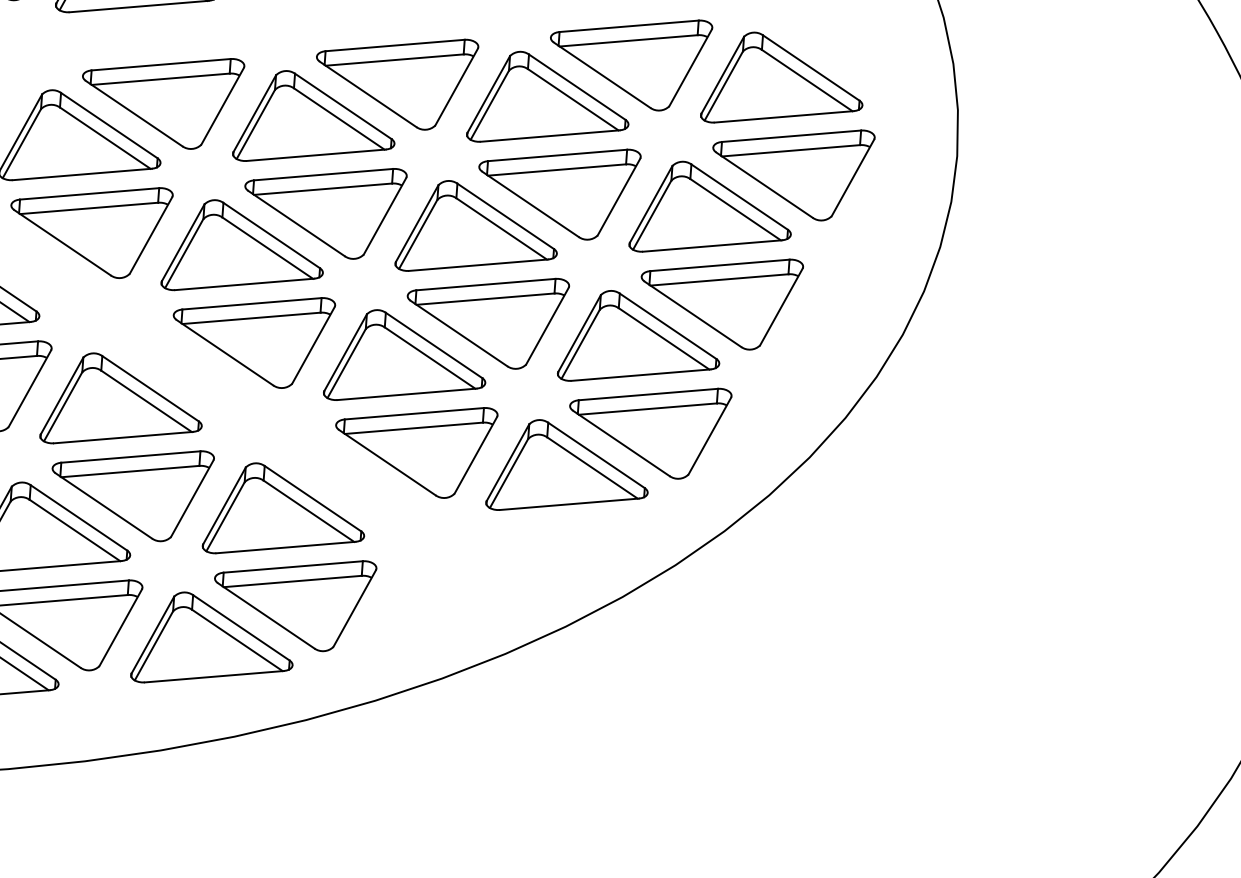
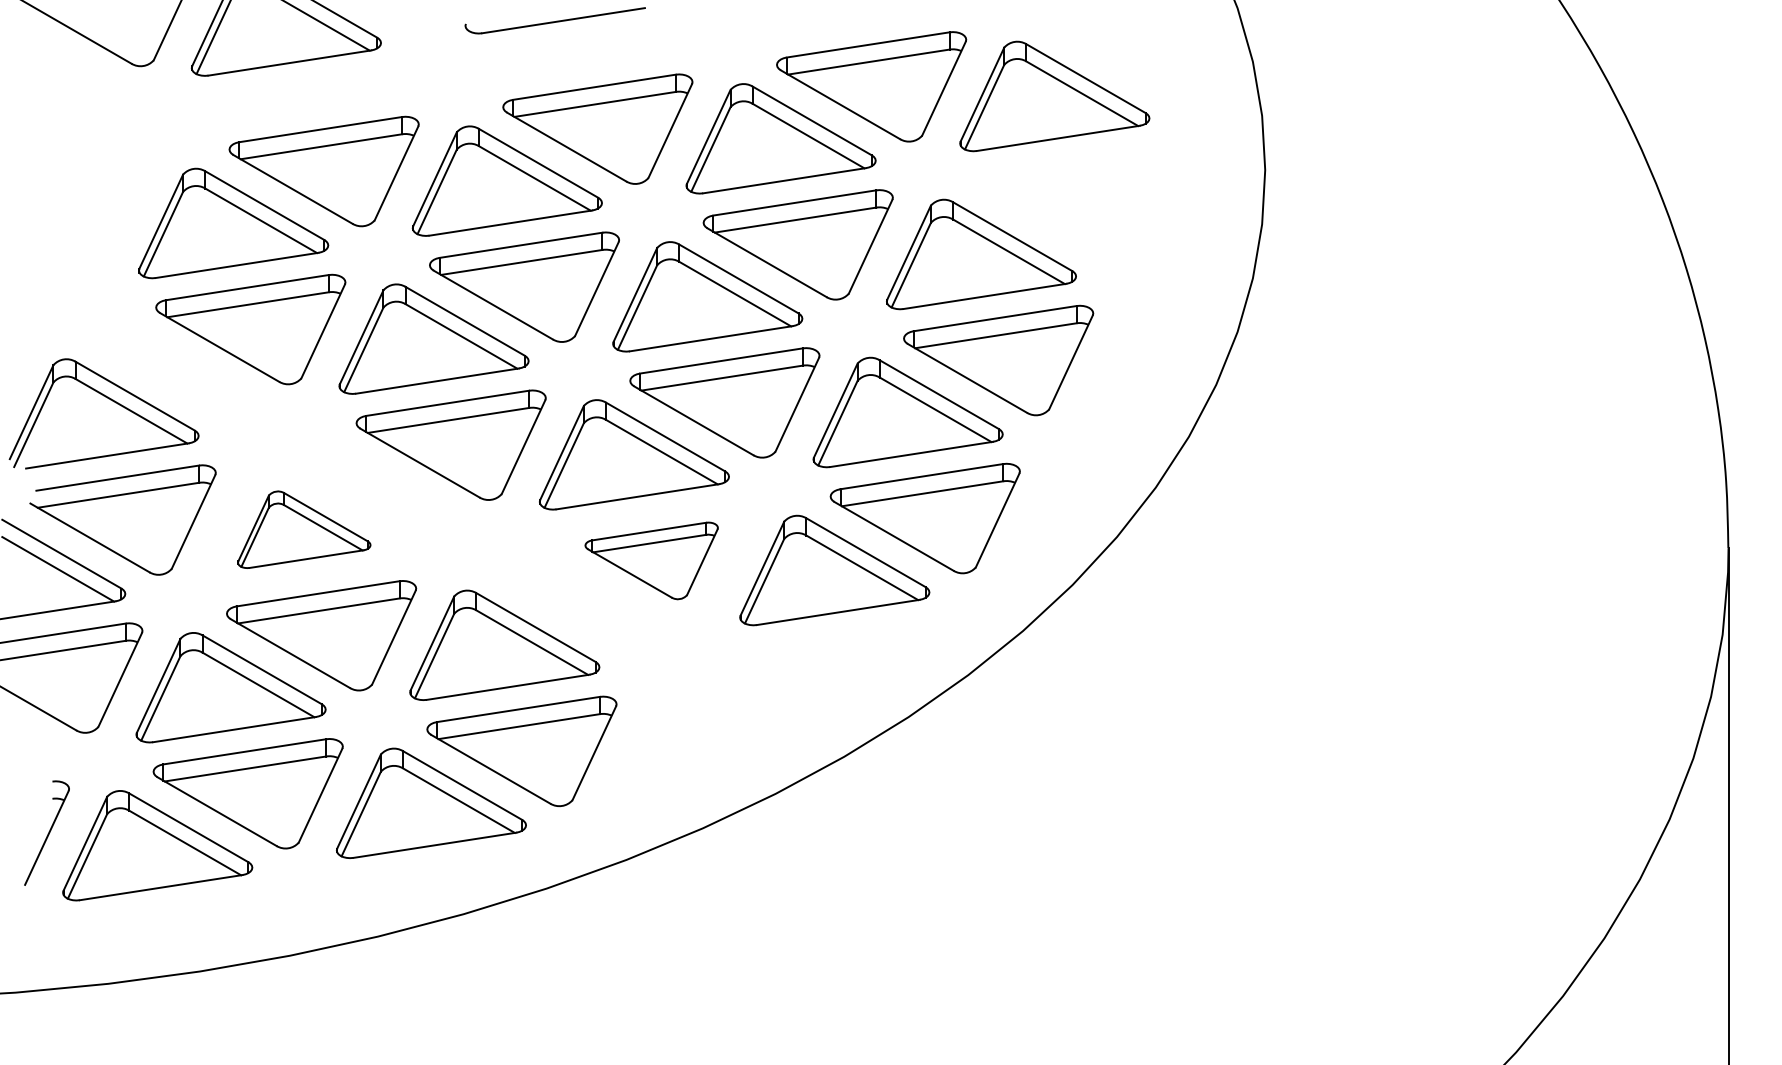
part: (791, 171) -> (1071, 202), removed
part: (122, 401) -> (303, 529), size x0.7
part: (414, 449) -> (651, 560), size x0.7

